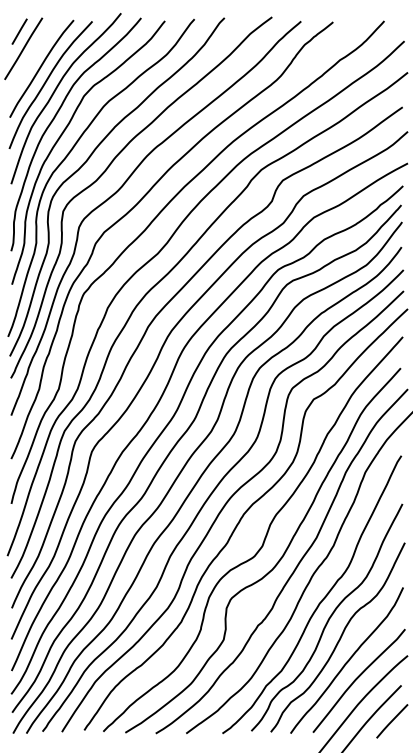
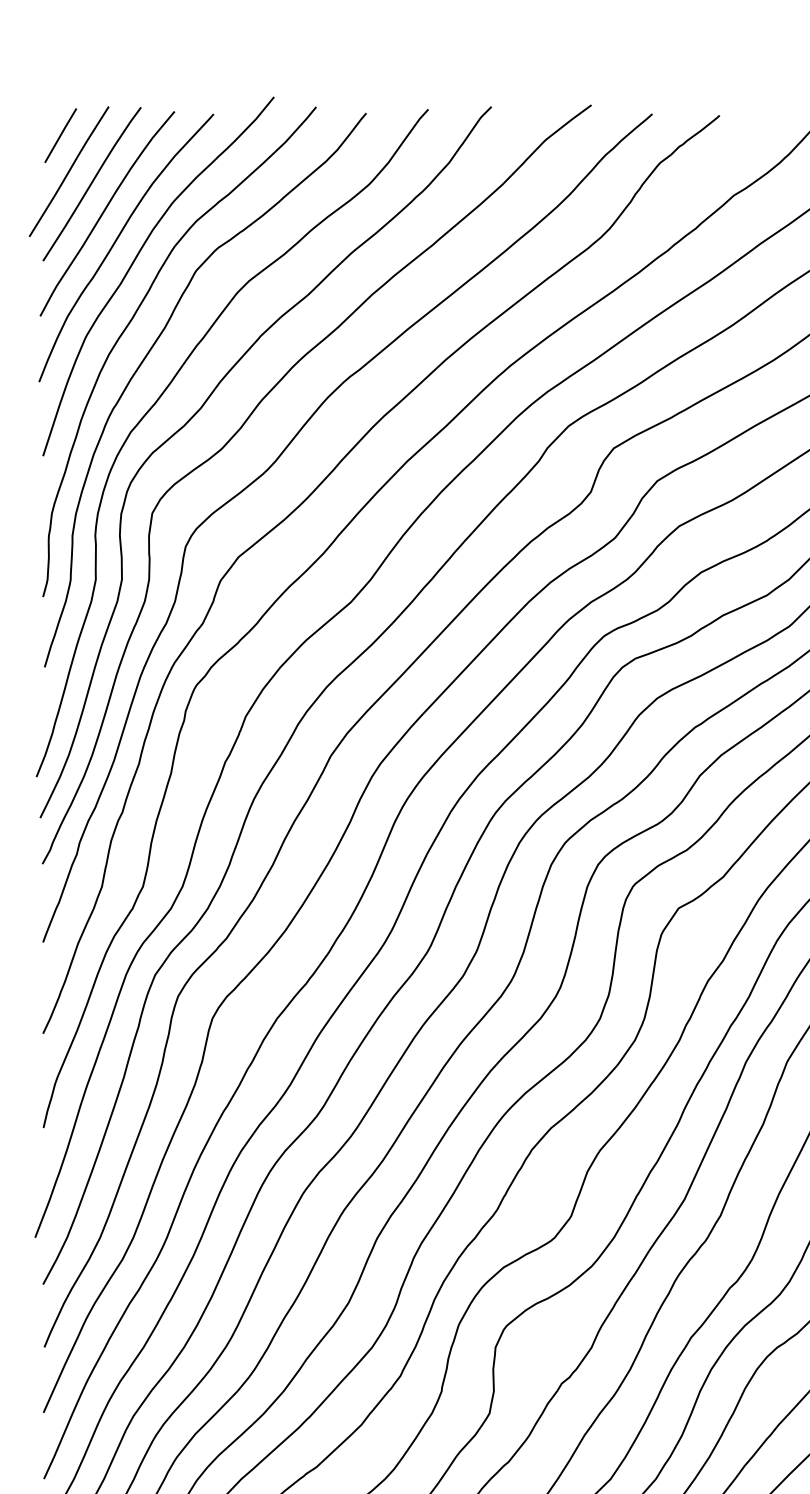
curve: (34, 54) -> (91, 183), added

